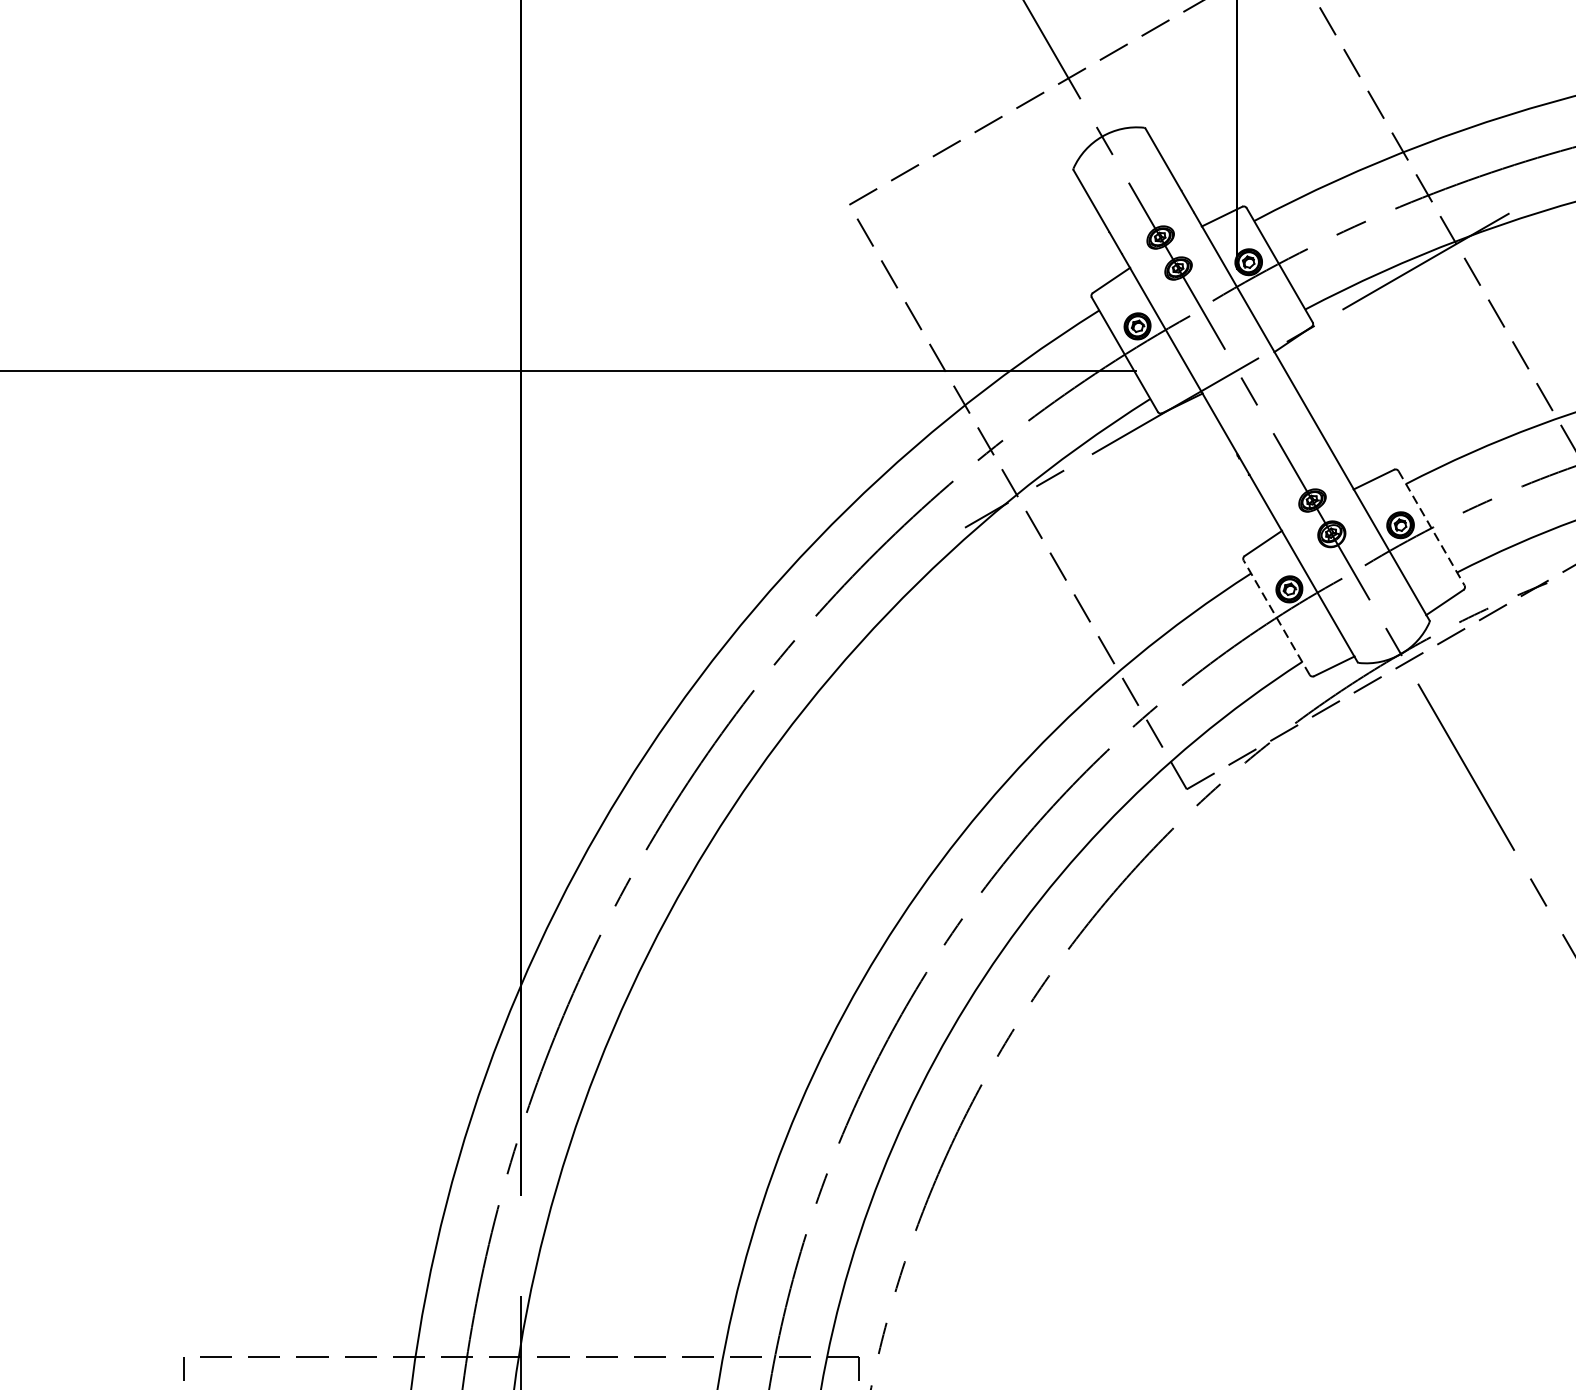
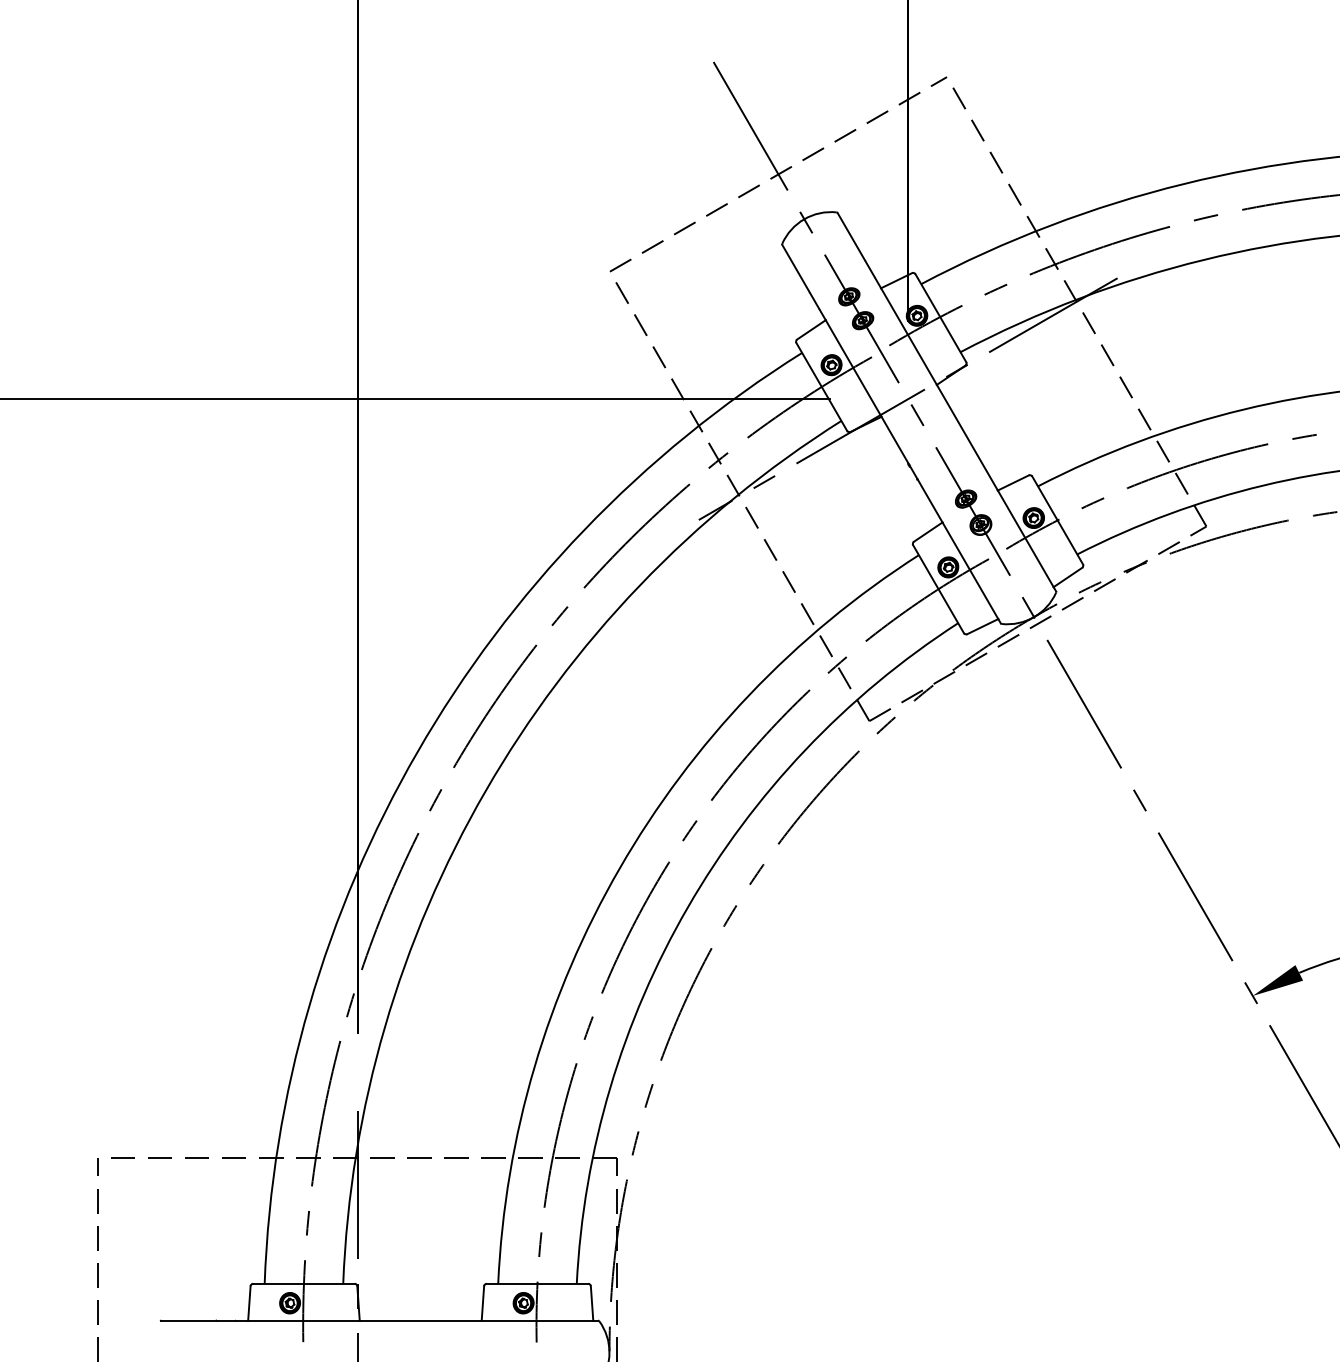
line: (1431, 528) -> (1057, 520), dashed -> solid
line: (1276, 618) -> (938, 589), dashed -> solid

